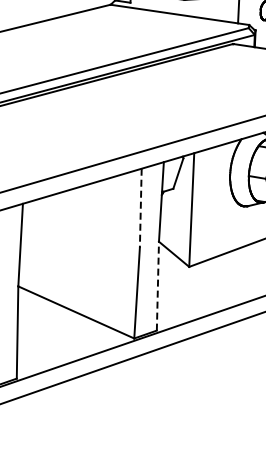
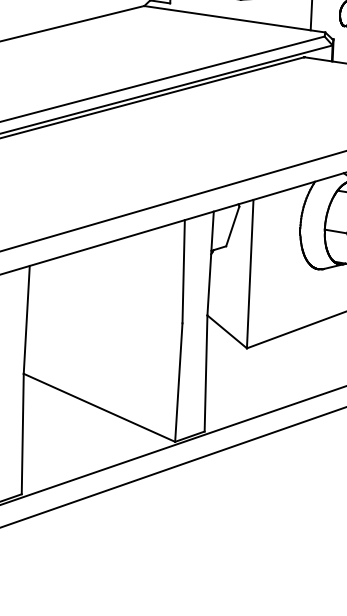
line: (140, 208) -> (183, 272), dashed -> solid
line: (157, 285) -> (205, 372), dashed -> solid

